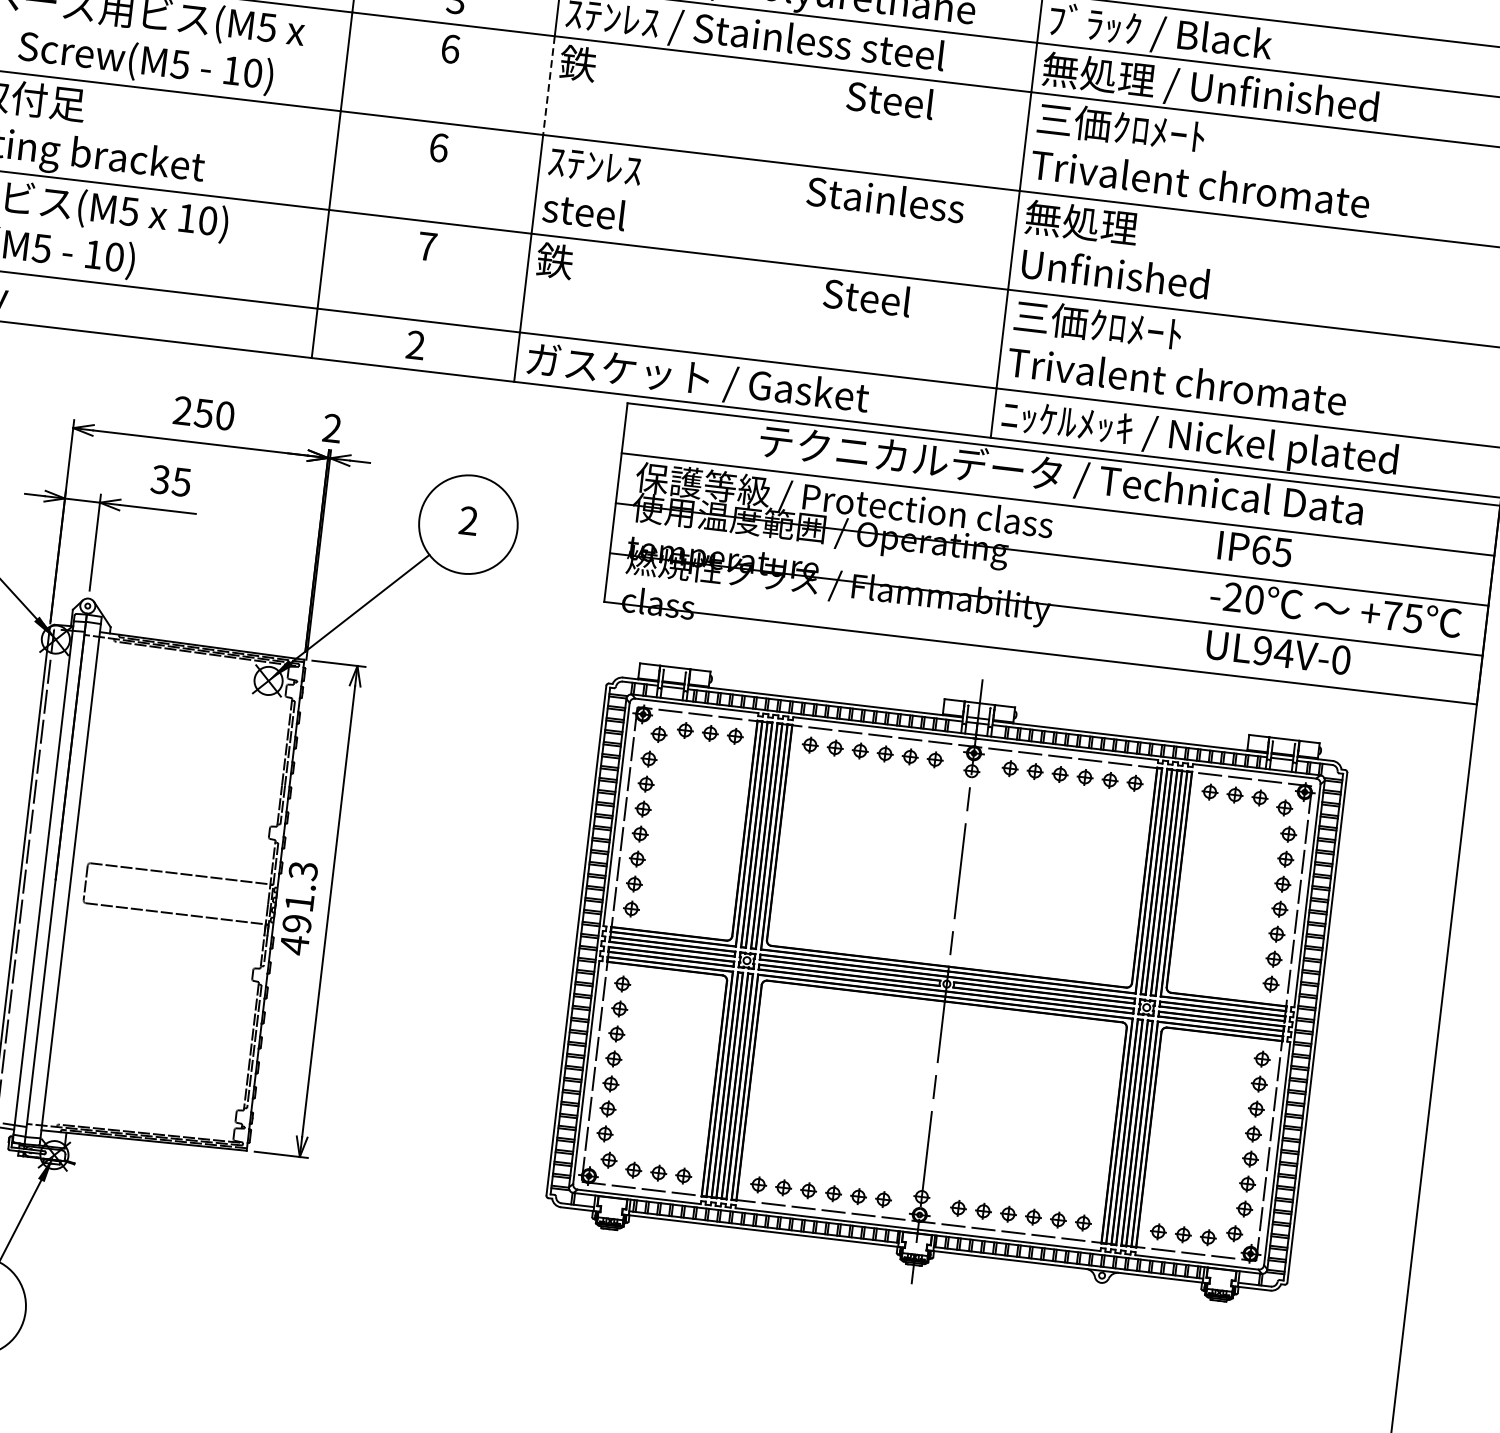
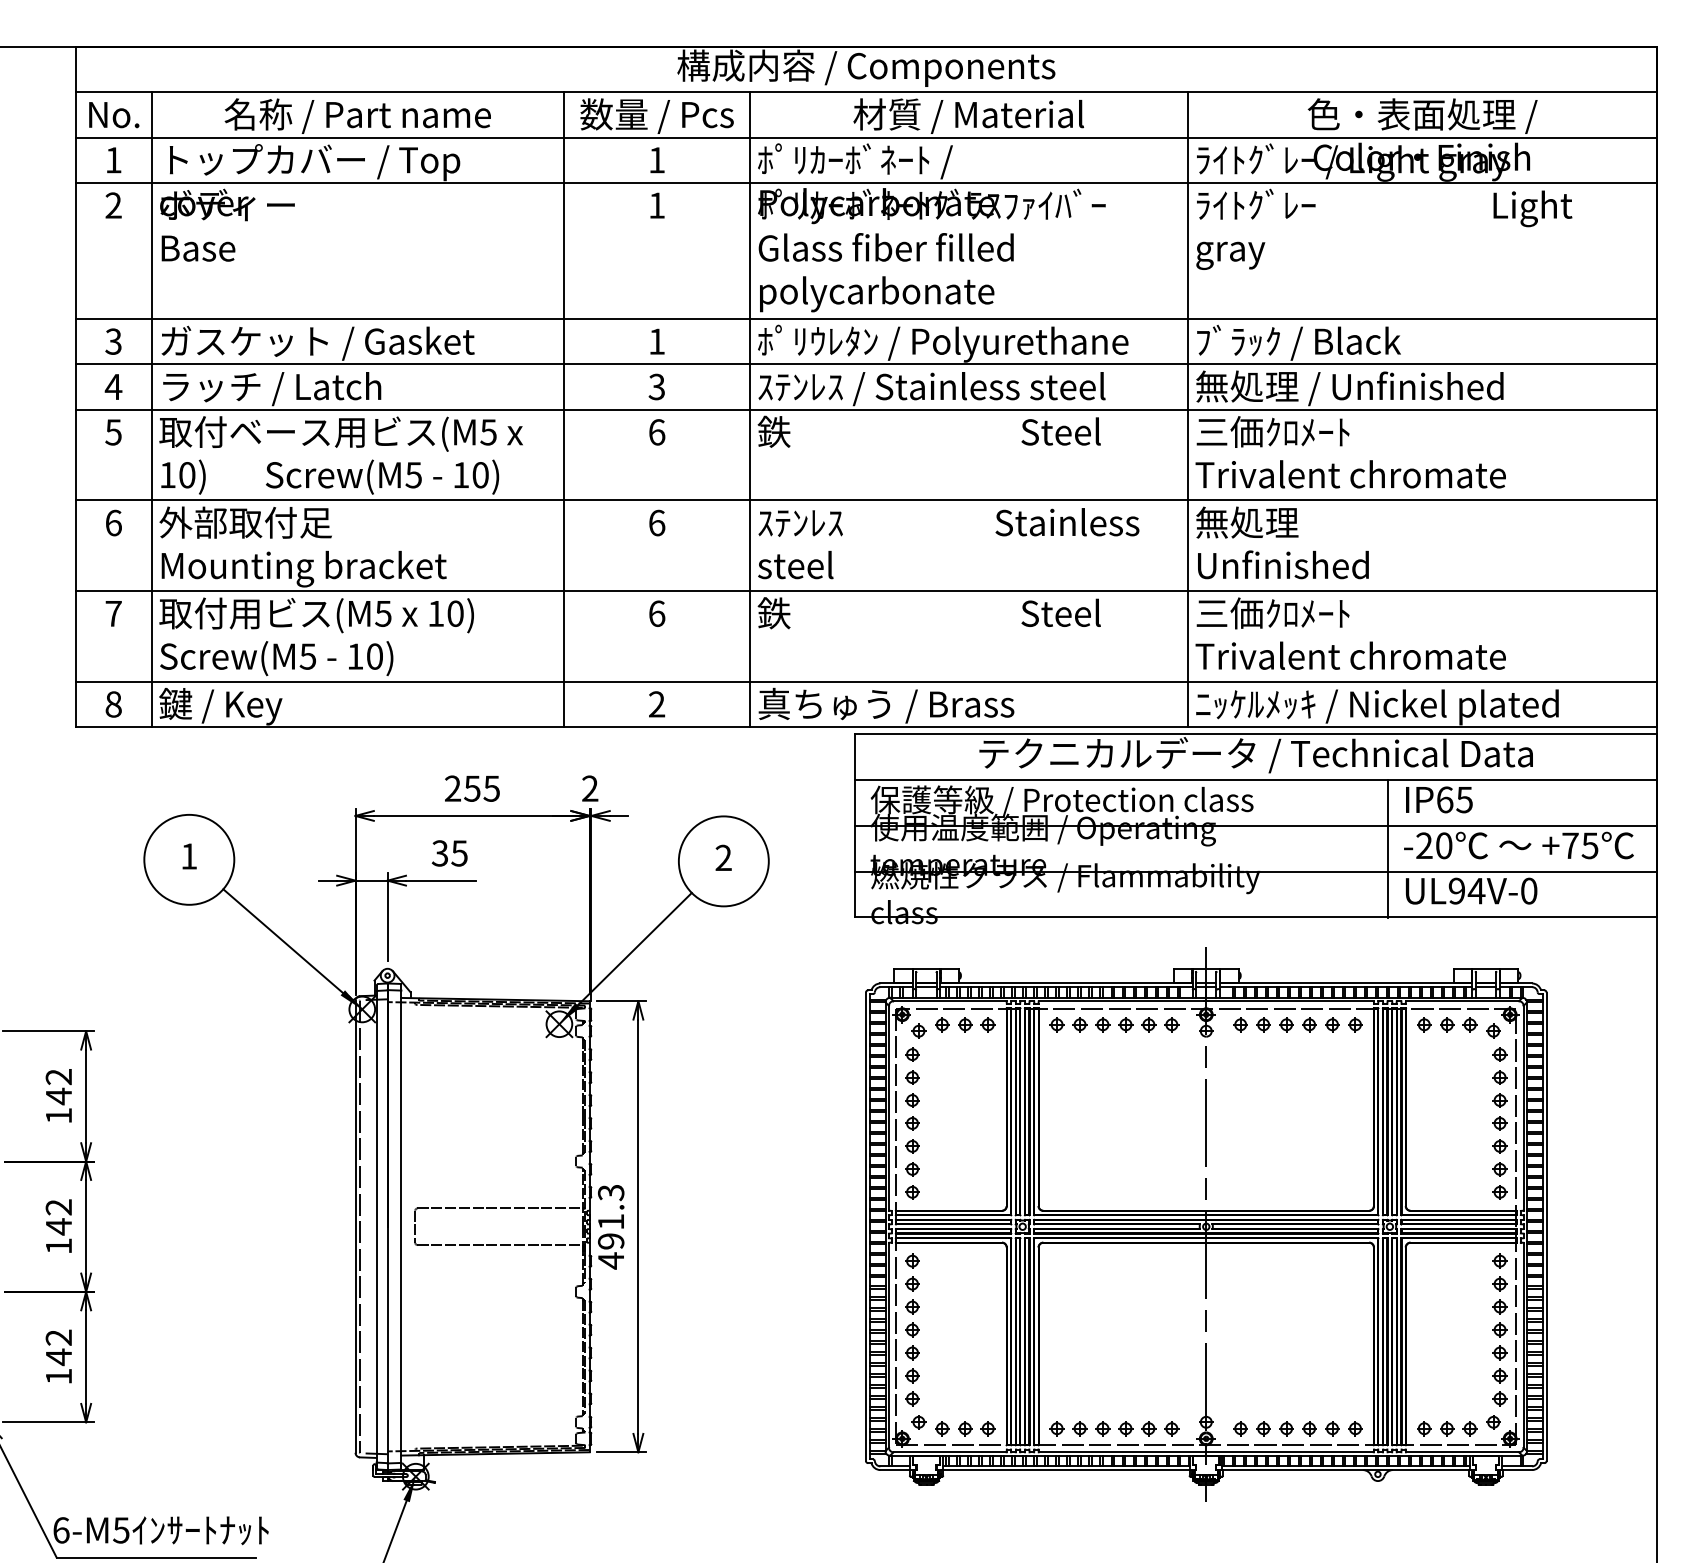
line: (549, 86) -> (750, 455), dashed -> solid
text: (427, 246) -> (657, 613), 7 -> 6
text: (696, 379) -> (915, 705), ガスケット / Gasket -> 真ちゅう / Brass
text: (224, 415) -> (491, 788), 250 -> 255
line: (1192, 596) -> (1387, 849), added

